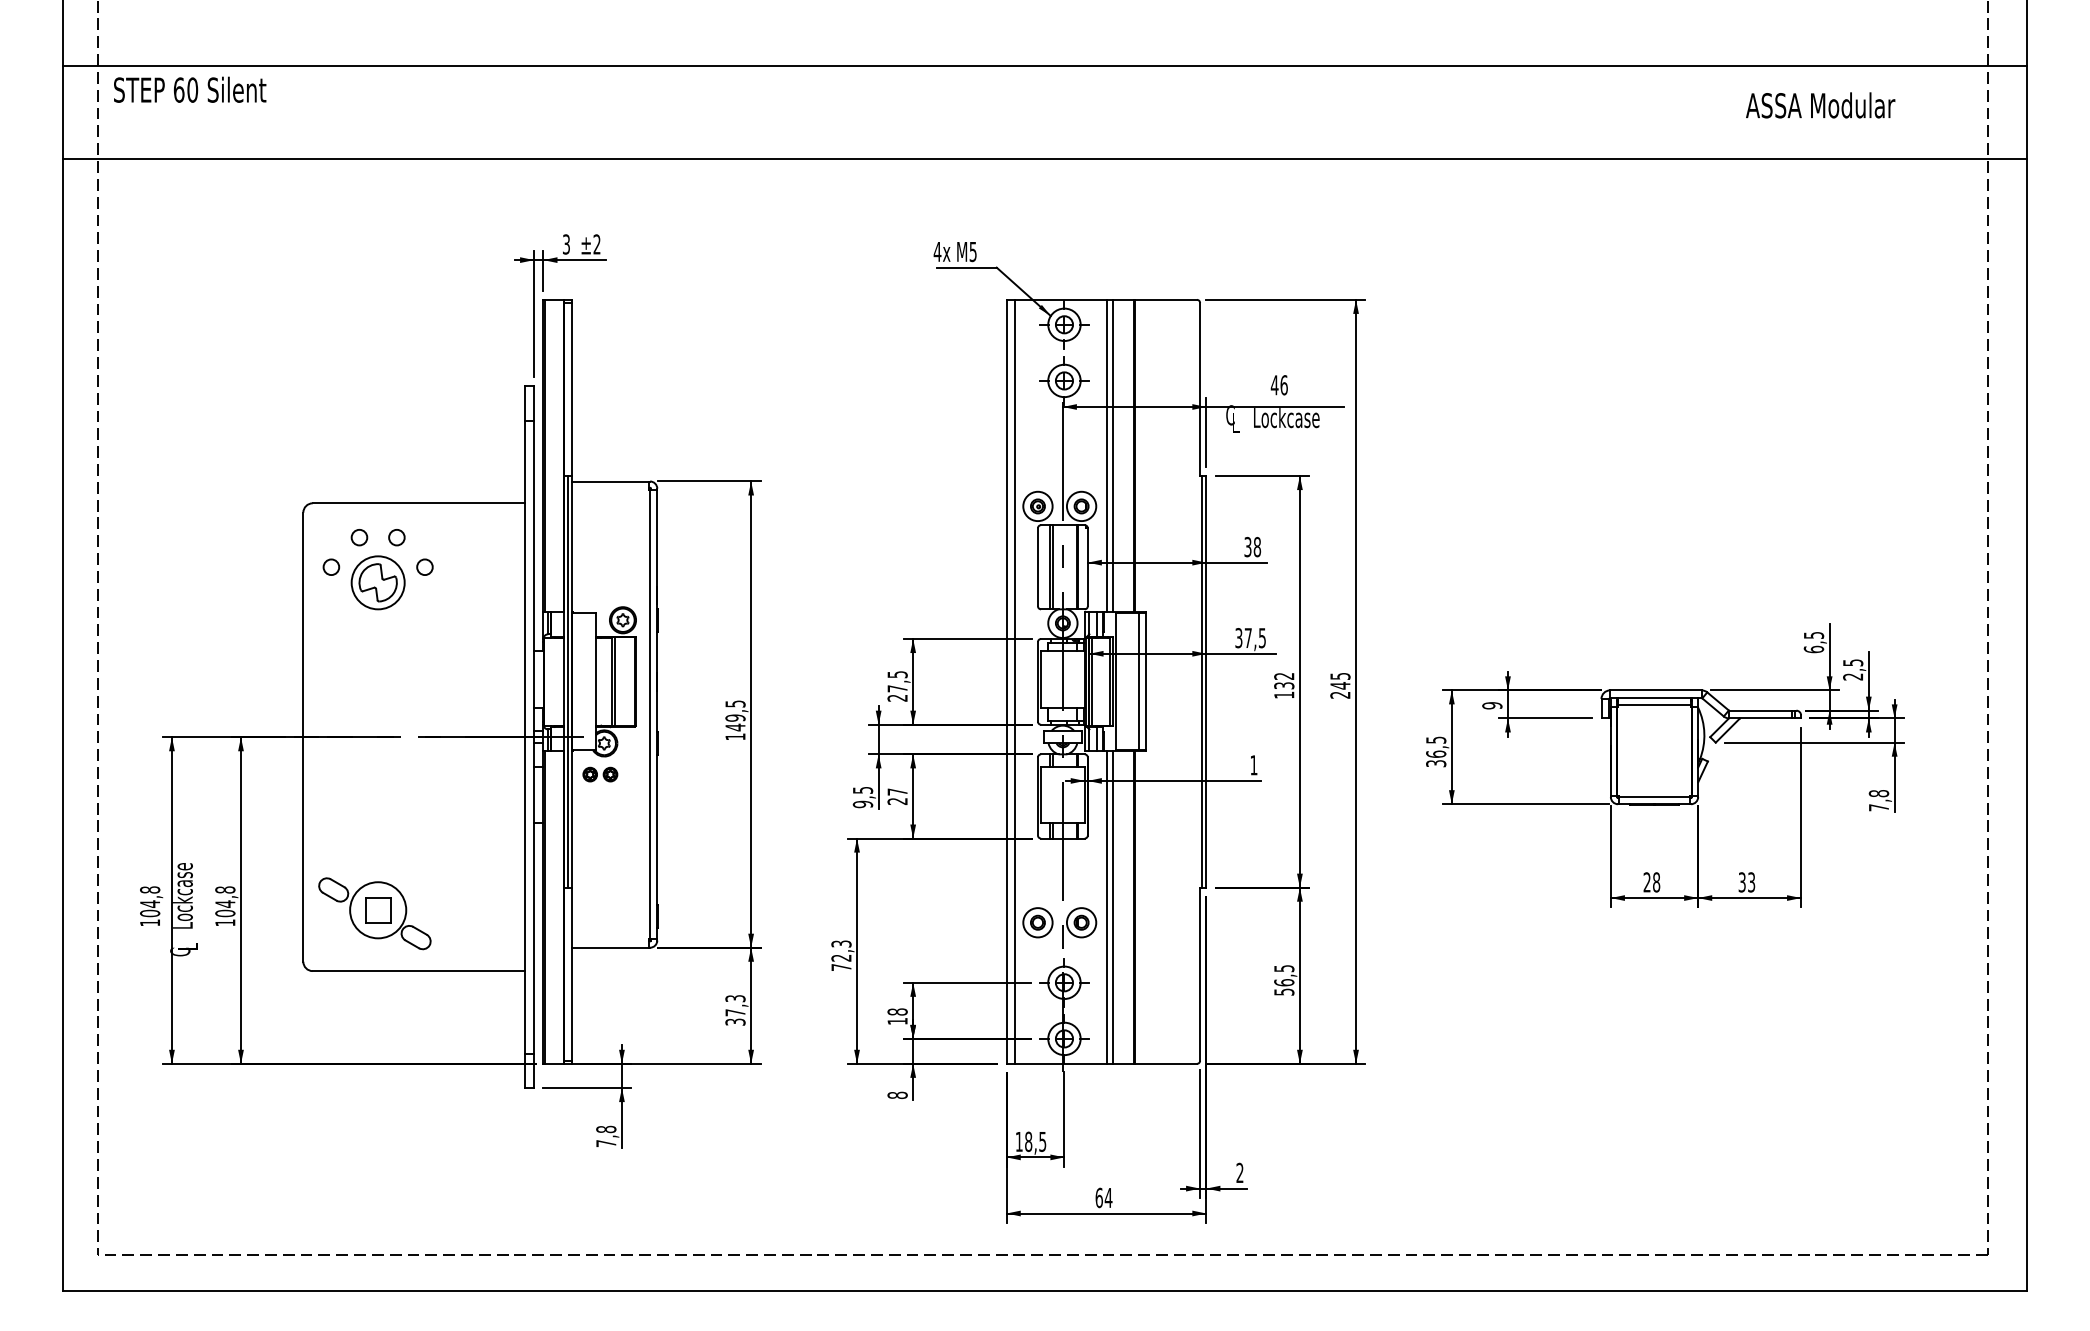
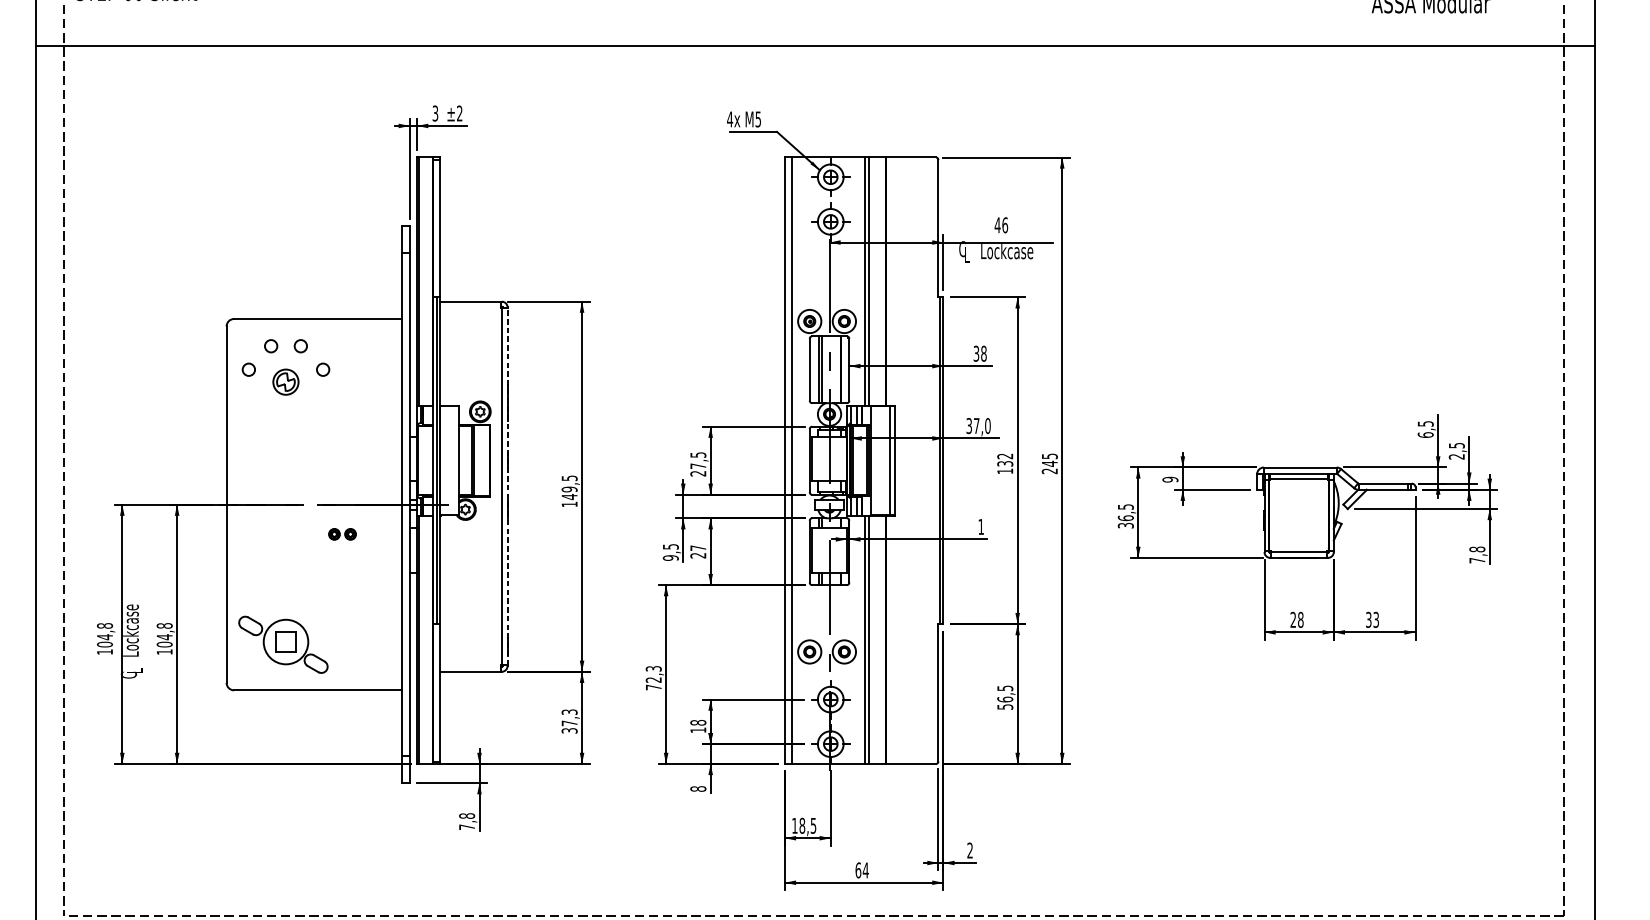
part: (377, 582) -> (285, 381), size x0.6
text: (1262, 638) -> (987, 426), 37,5 -> 37,0
line: (657, 714) -> (507, 486), solid -> dashed
part: (600, 774) -> (342, 534), moved

